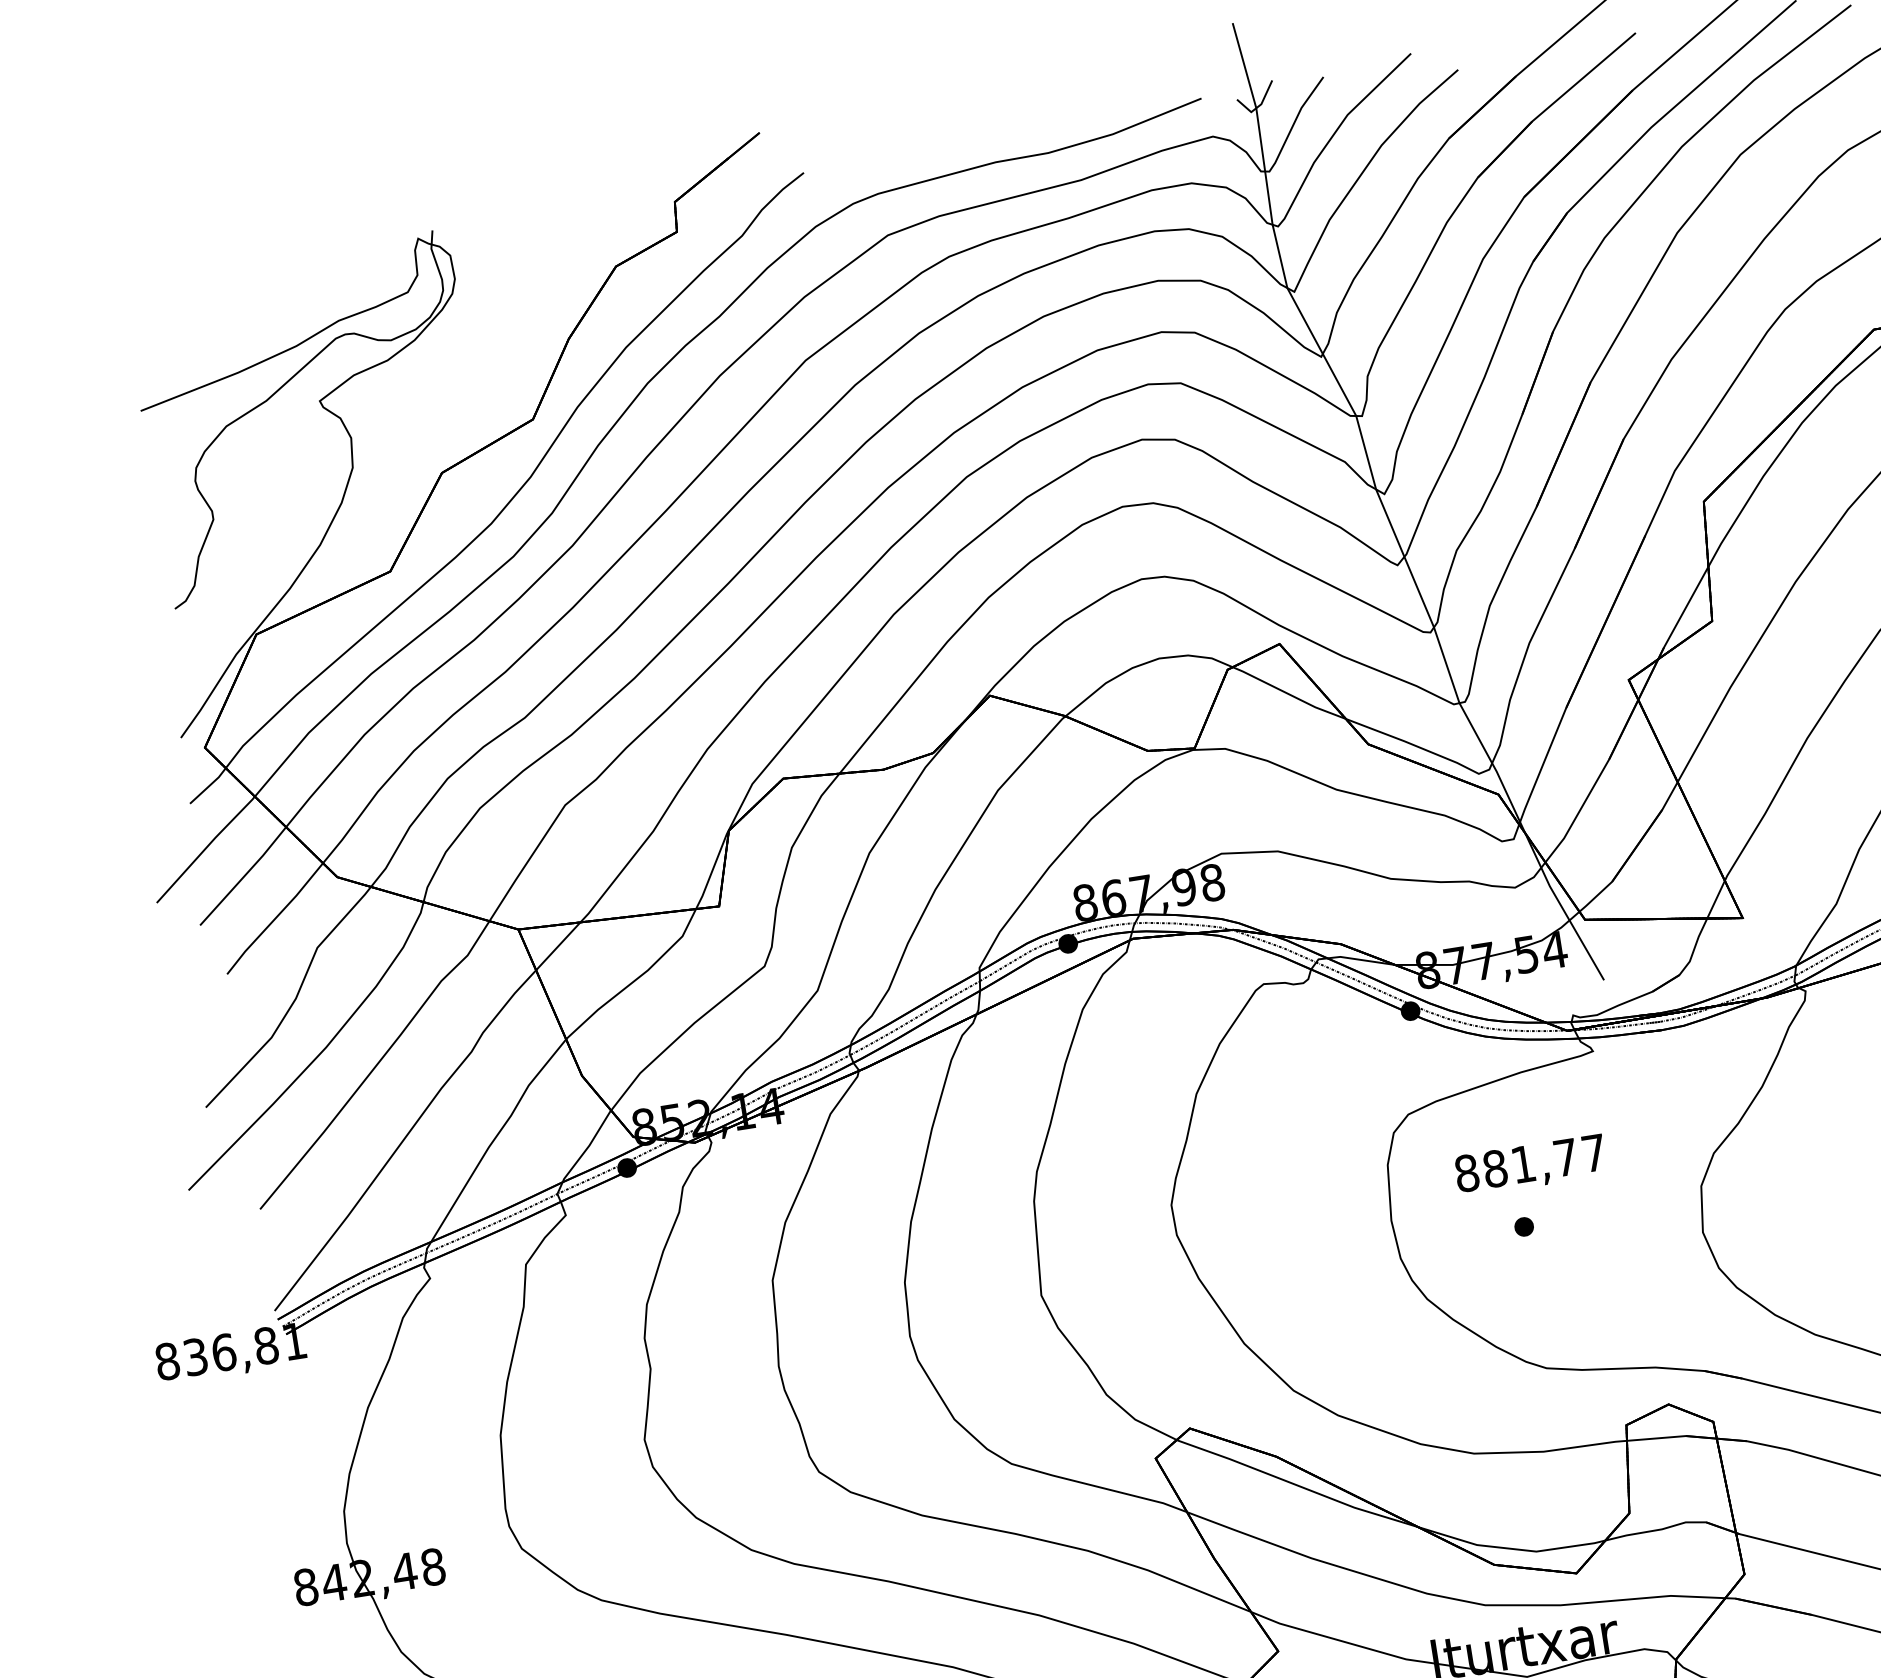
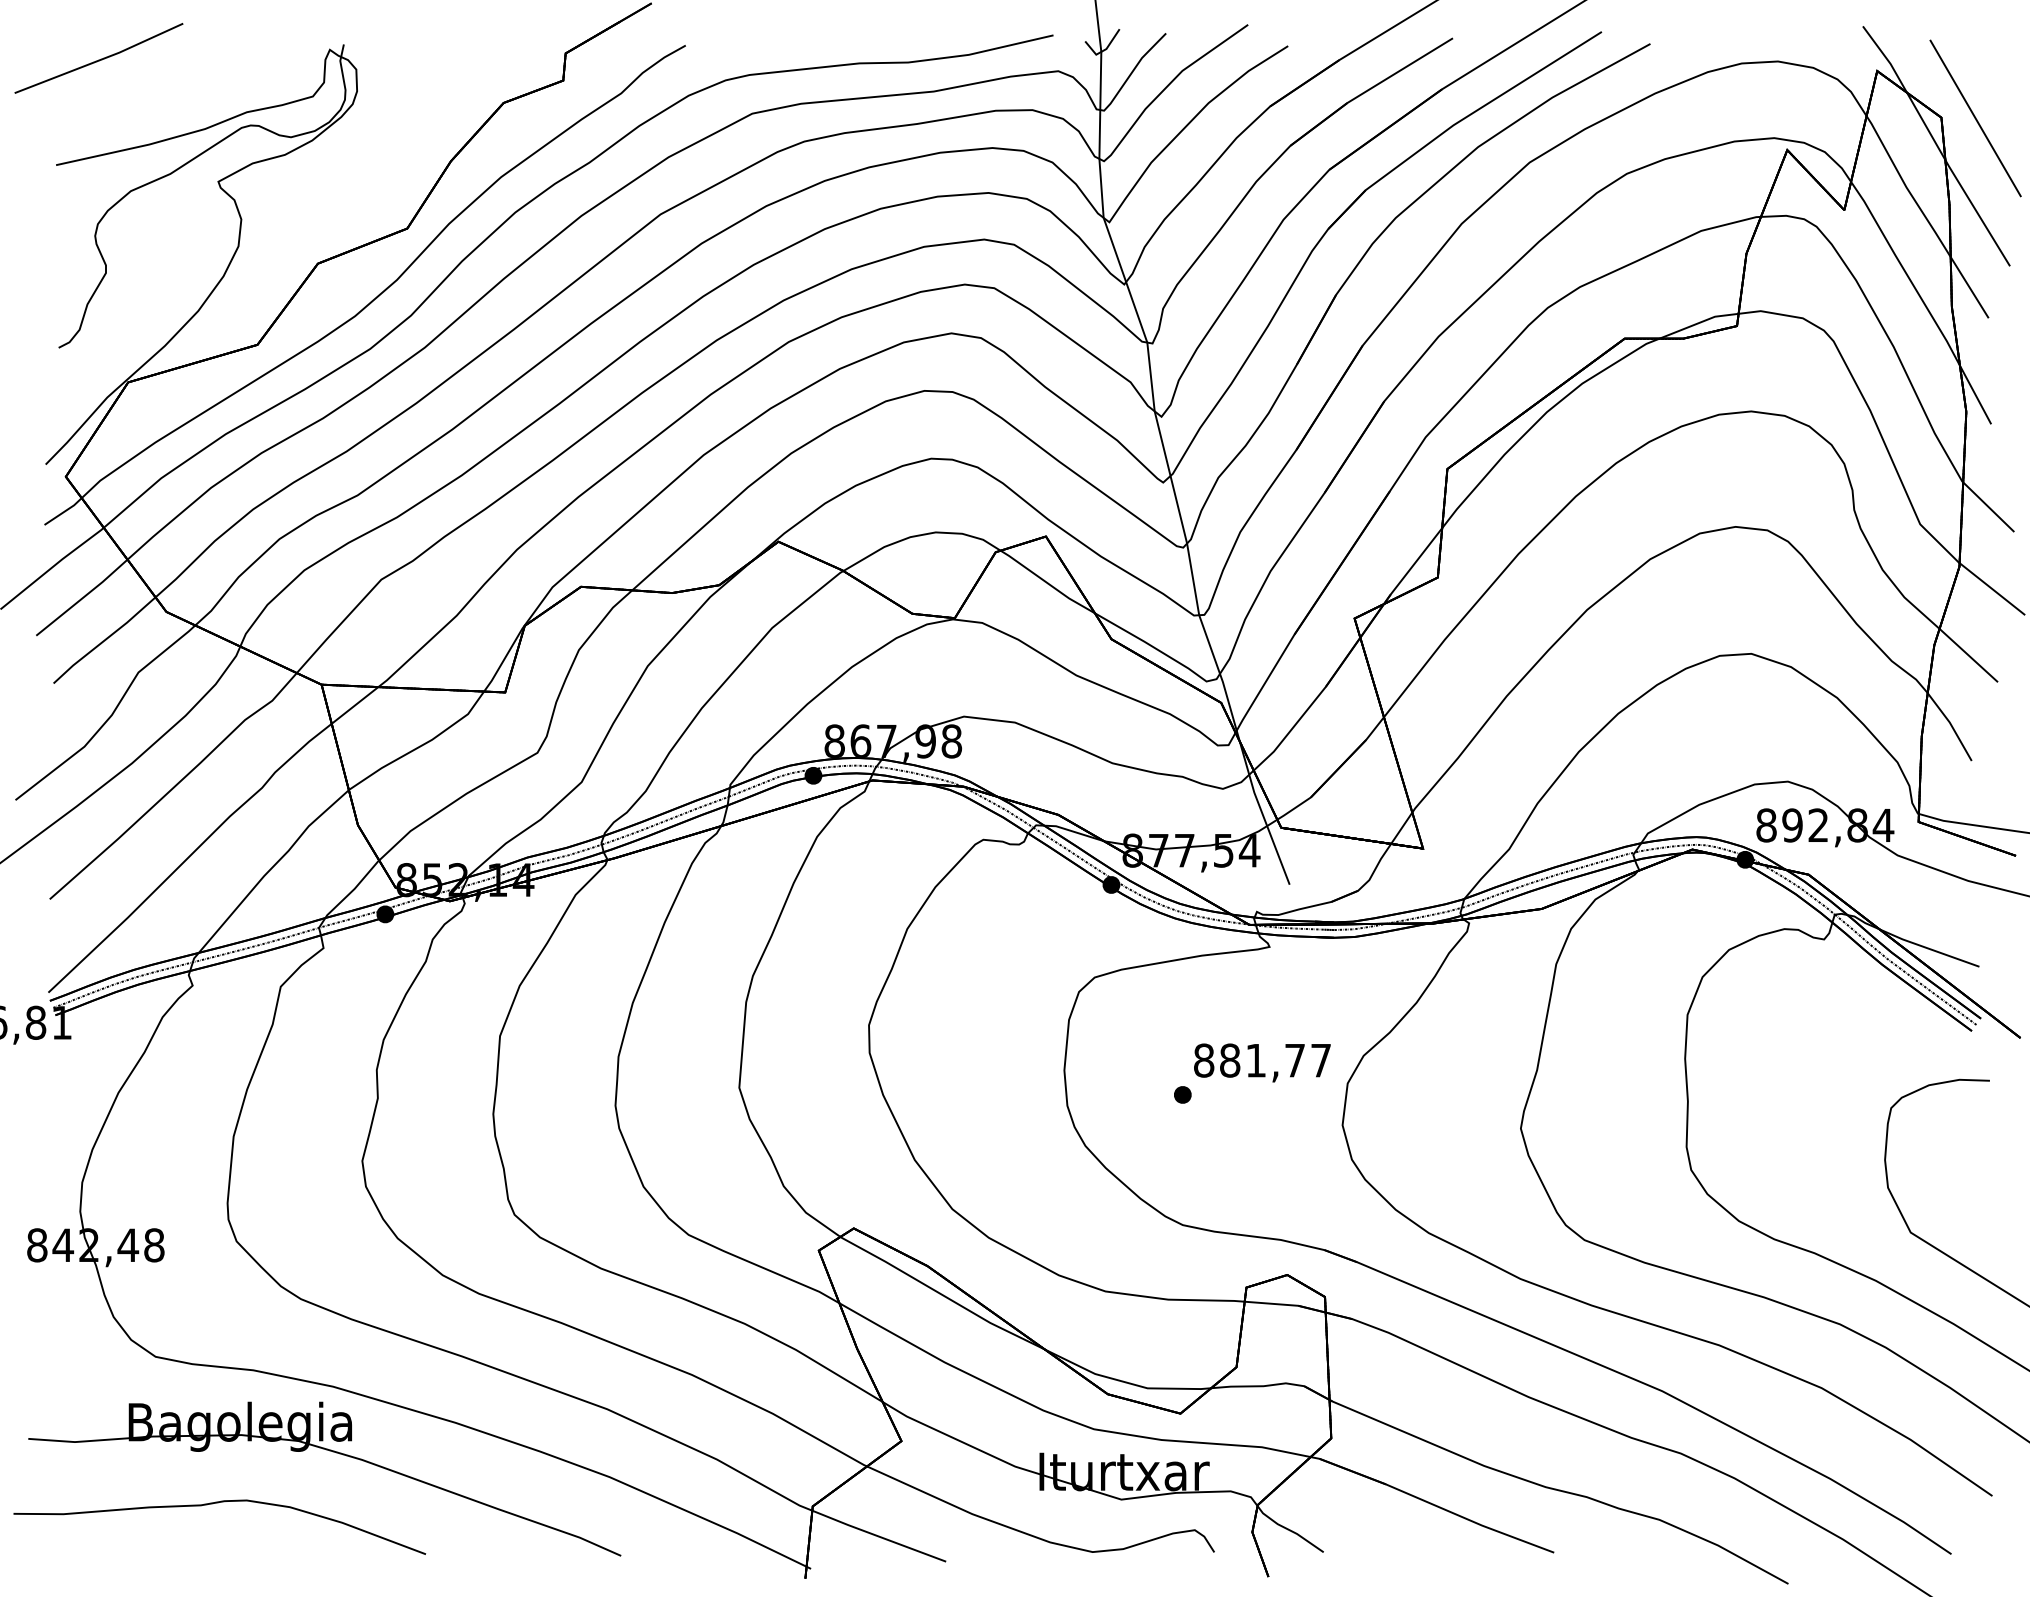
line: (168, 288) -> (98, 59), added
text: (1530, 1165) -> (1262, 1062), moved

